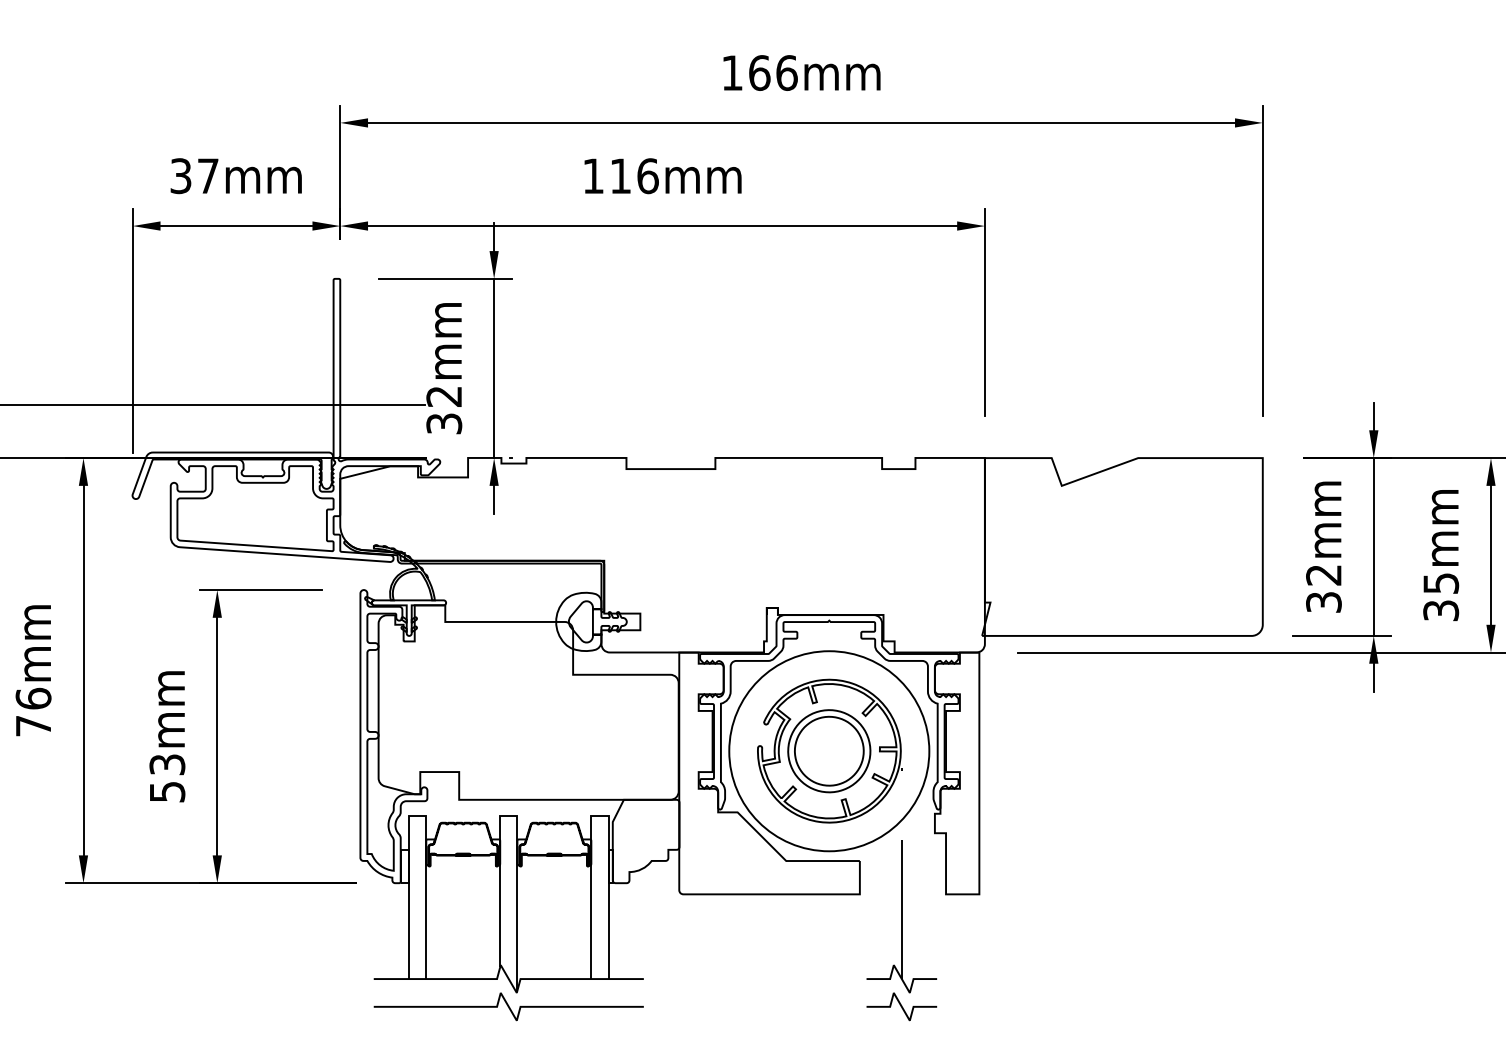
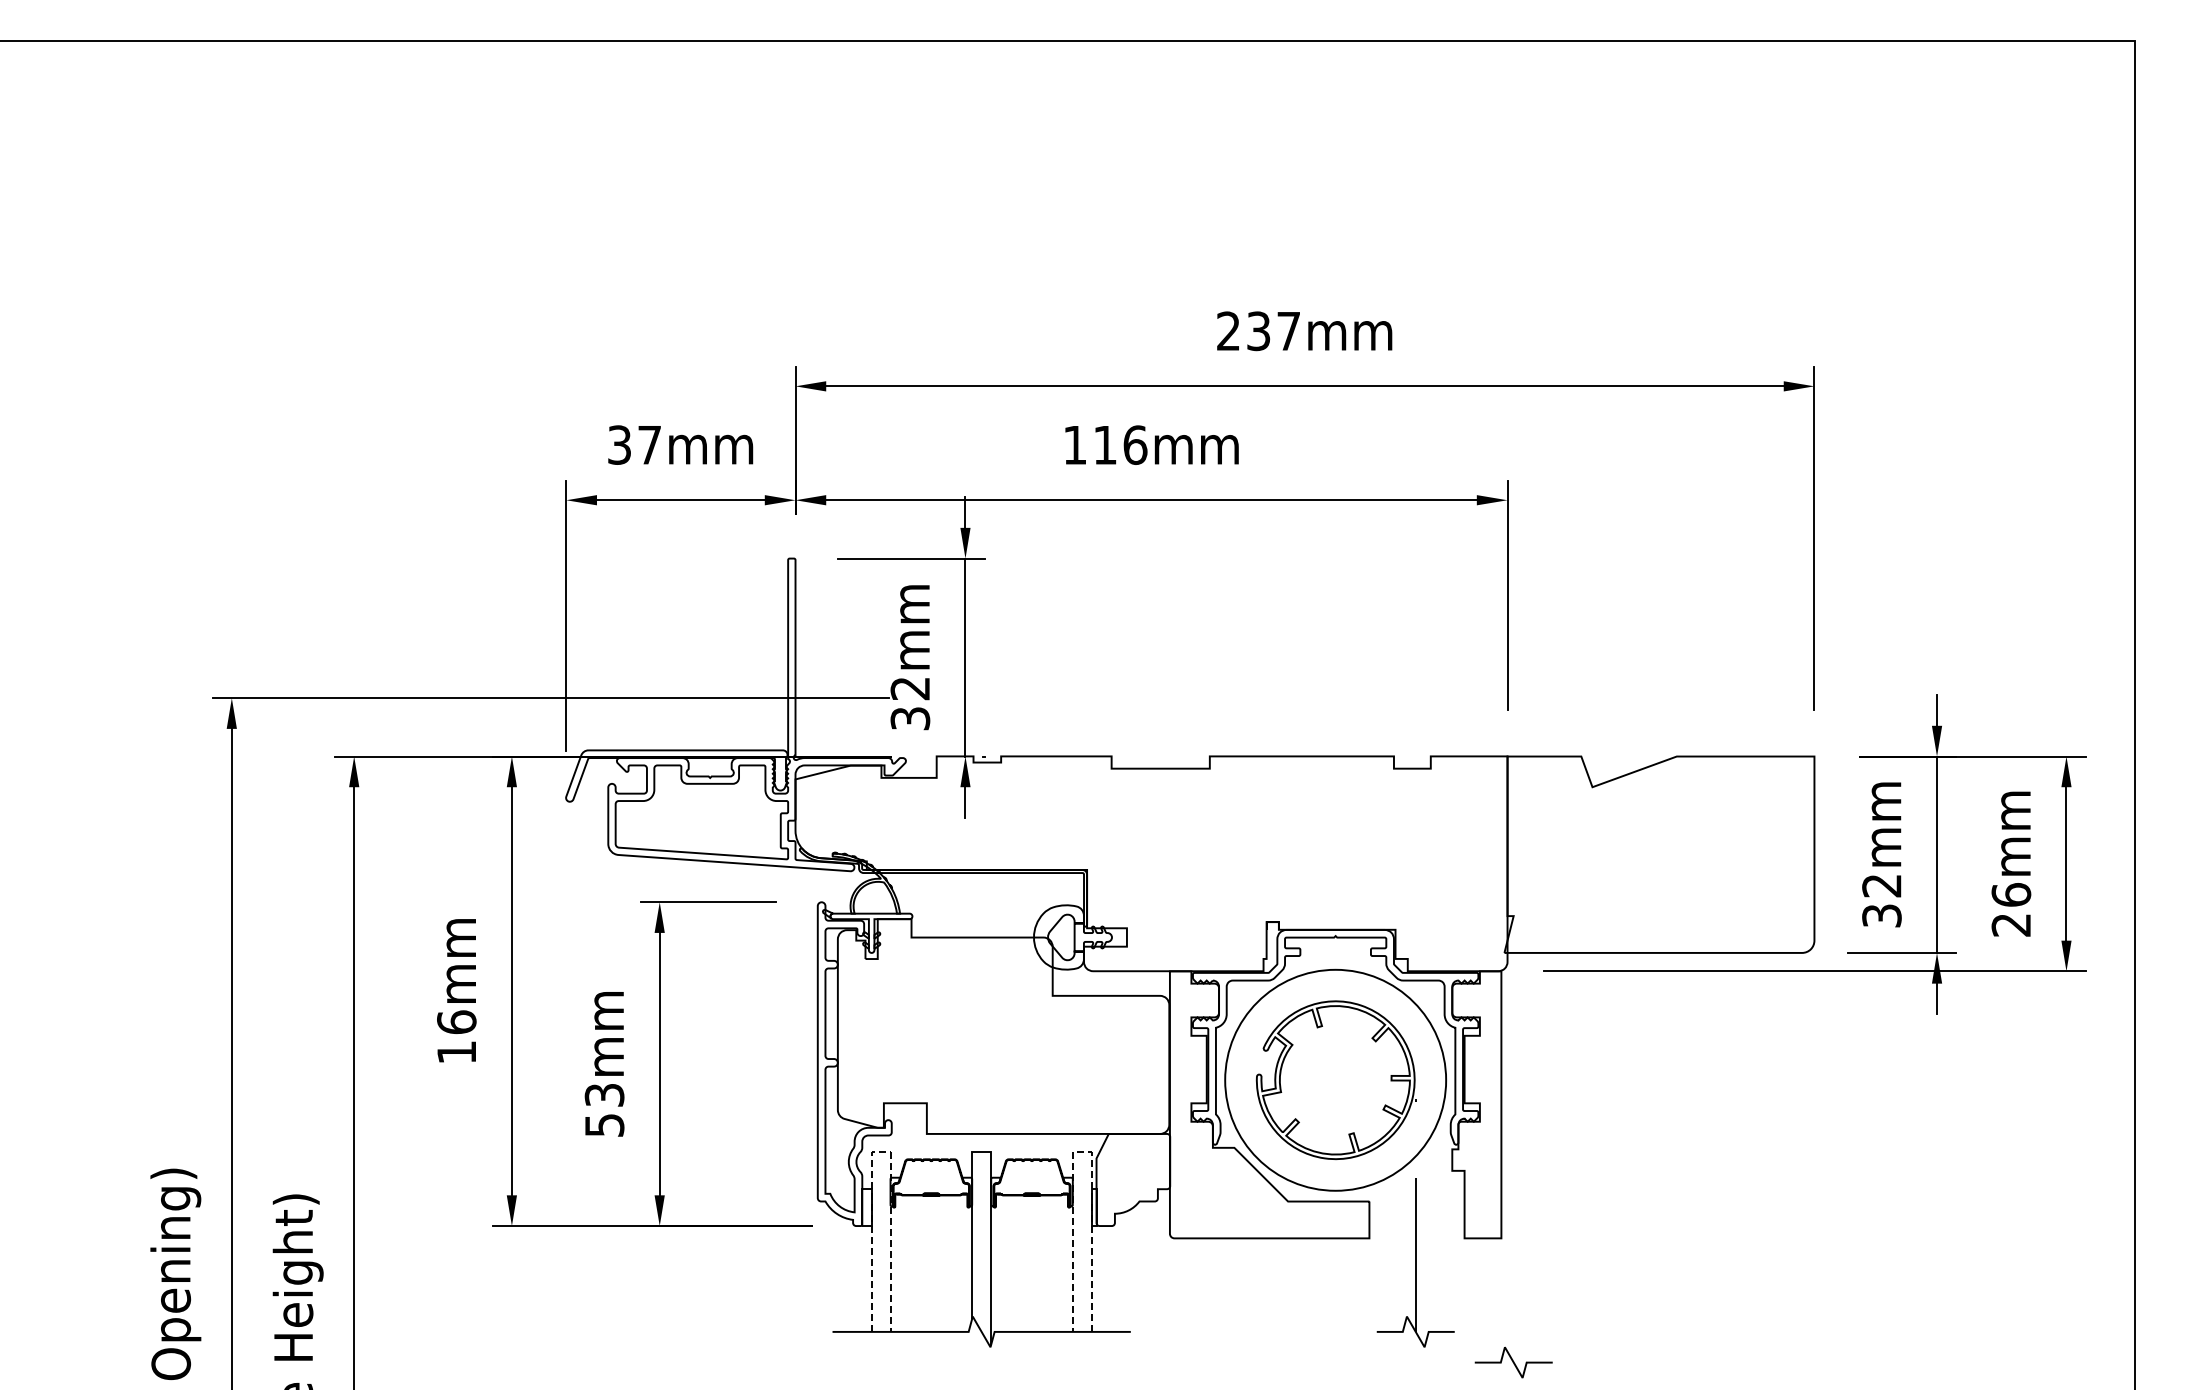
text: (759, 73) -> (1258, 331), 166mm -> 237mm
text: (1441, 596) -> (2011, 909), 35mm -> 26mm
text: (33, 726) -> (456, 1052), 76mm -> 16mm
part: (829, 751) -> (1335, 1080), removed
line: (418, 816) -> (881, 1152), solid -> dashed
line: (600, 816) -> (1082, 1152), solid -> dashed
curve: (508, 1006) -> (981, 1362), removed
curve: (901, 1006) -> (1513, 1362), moved

